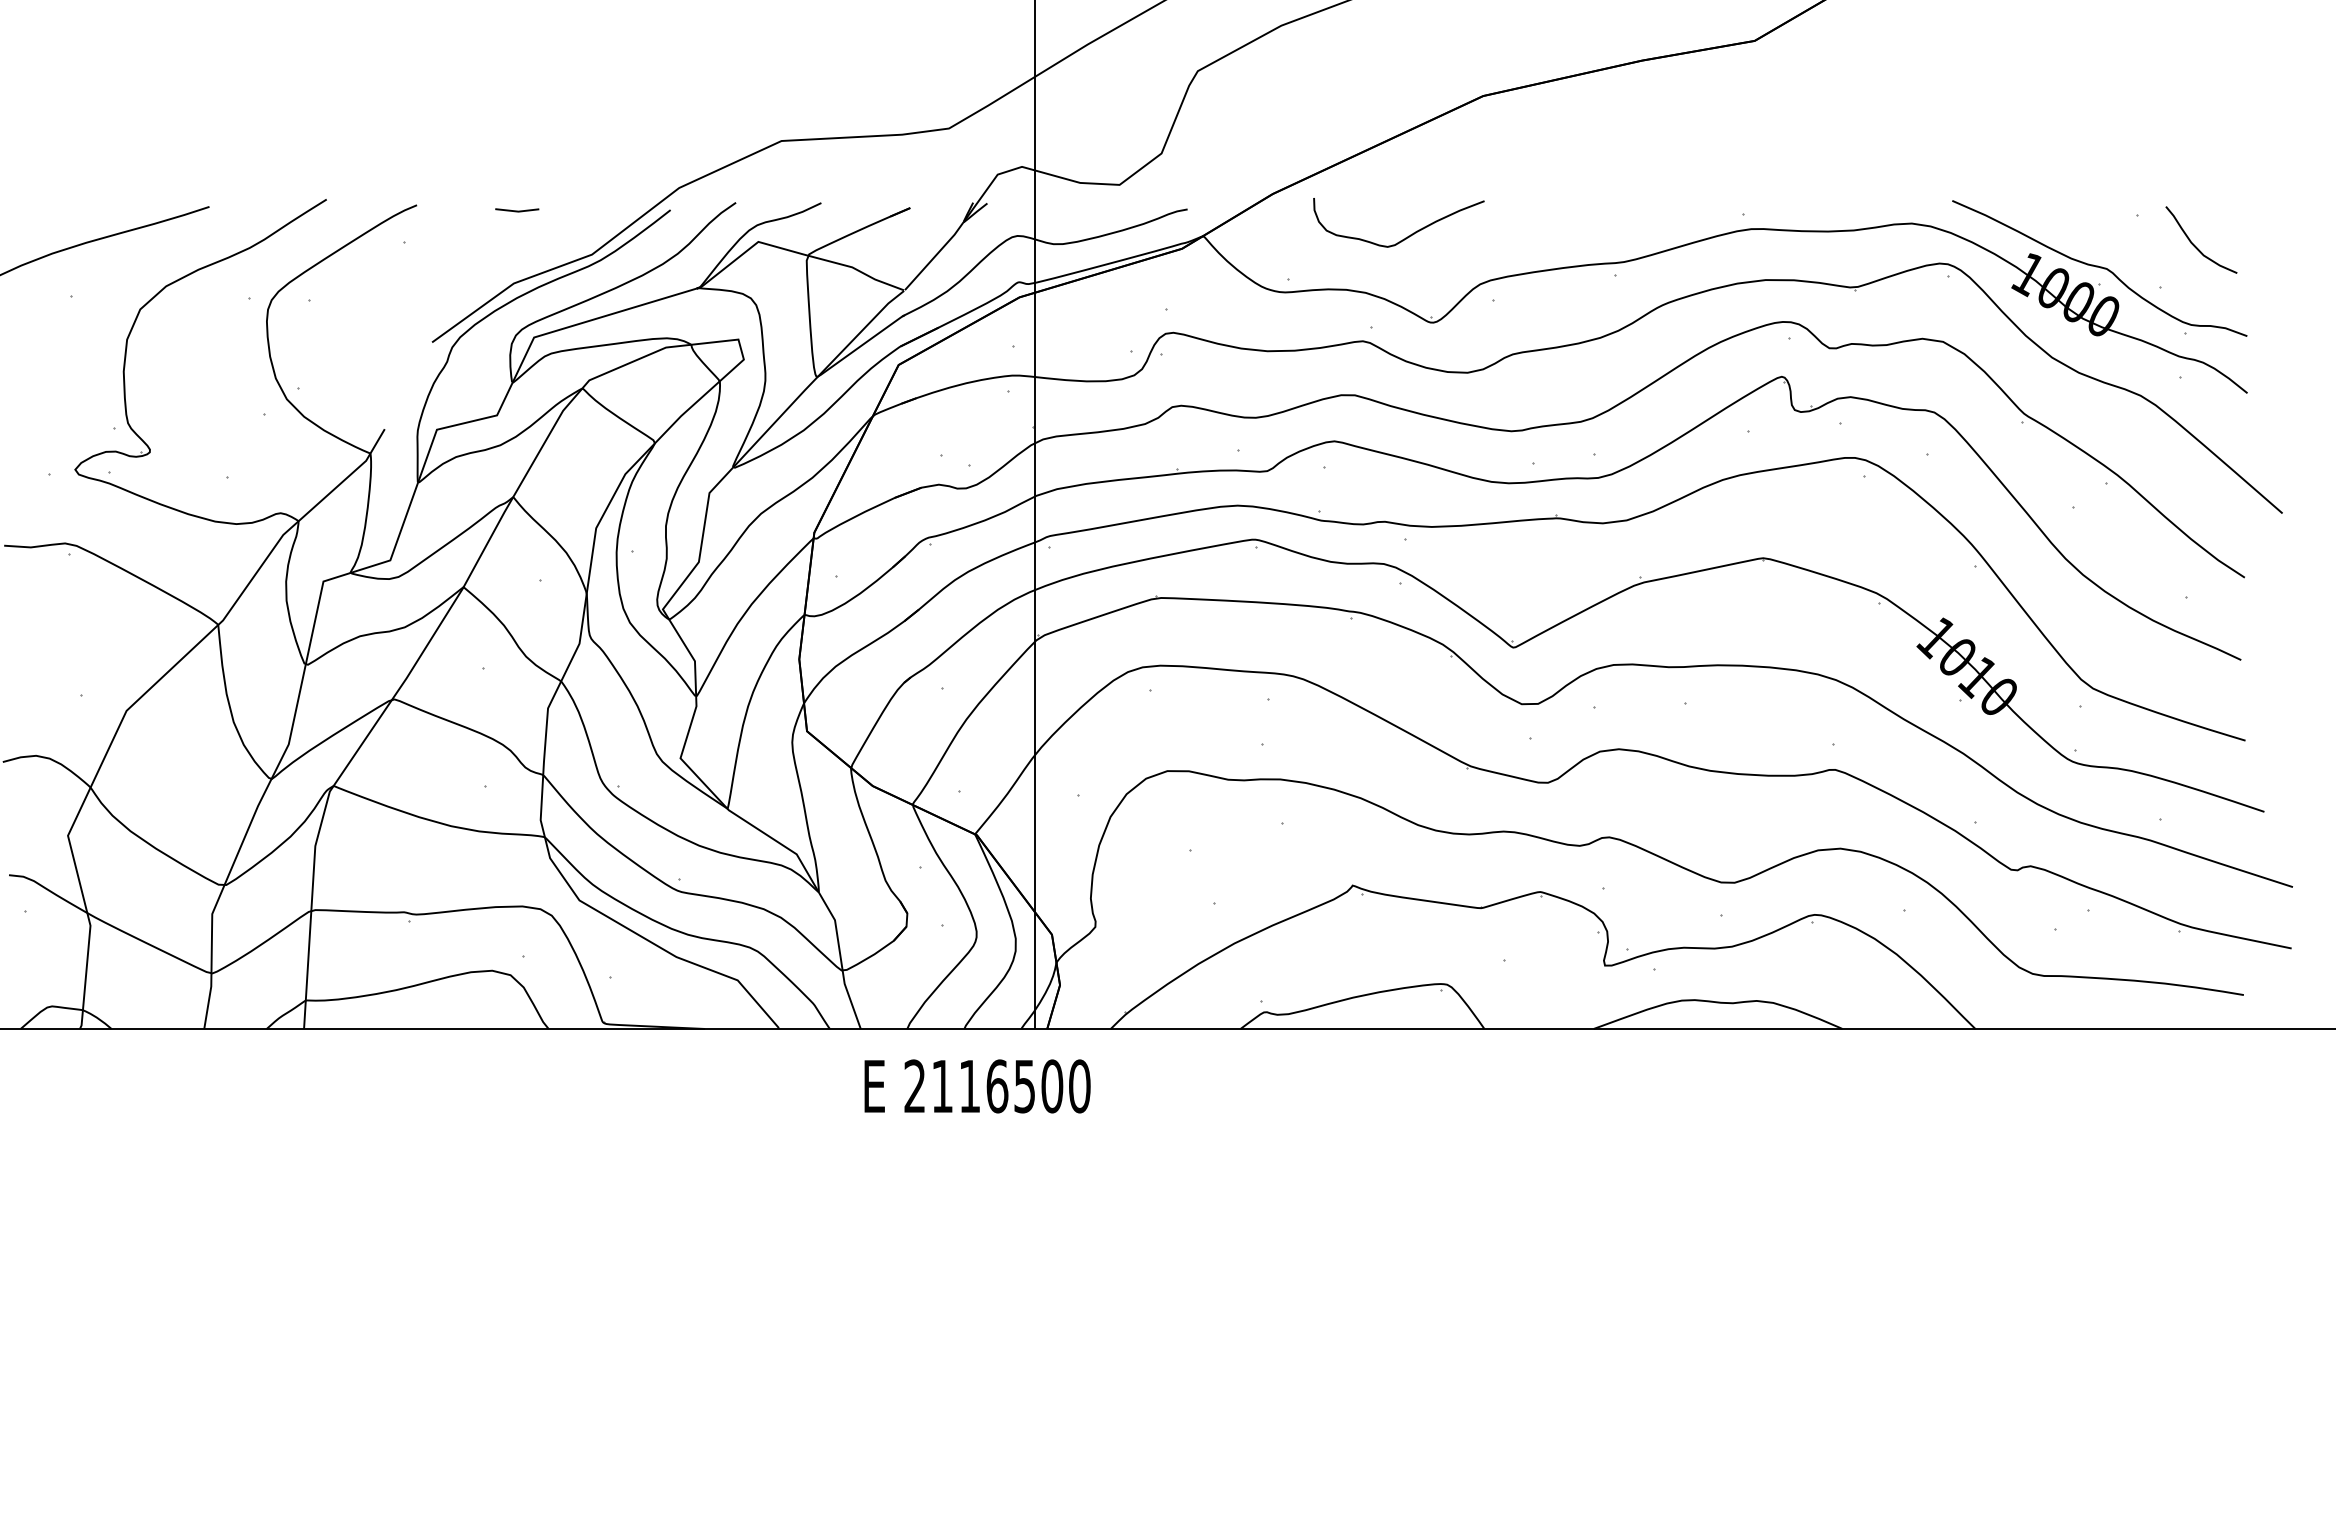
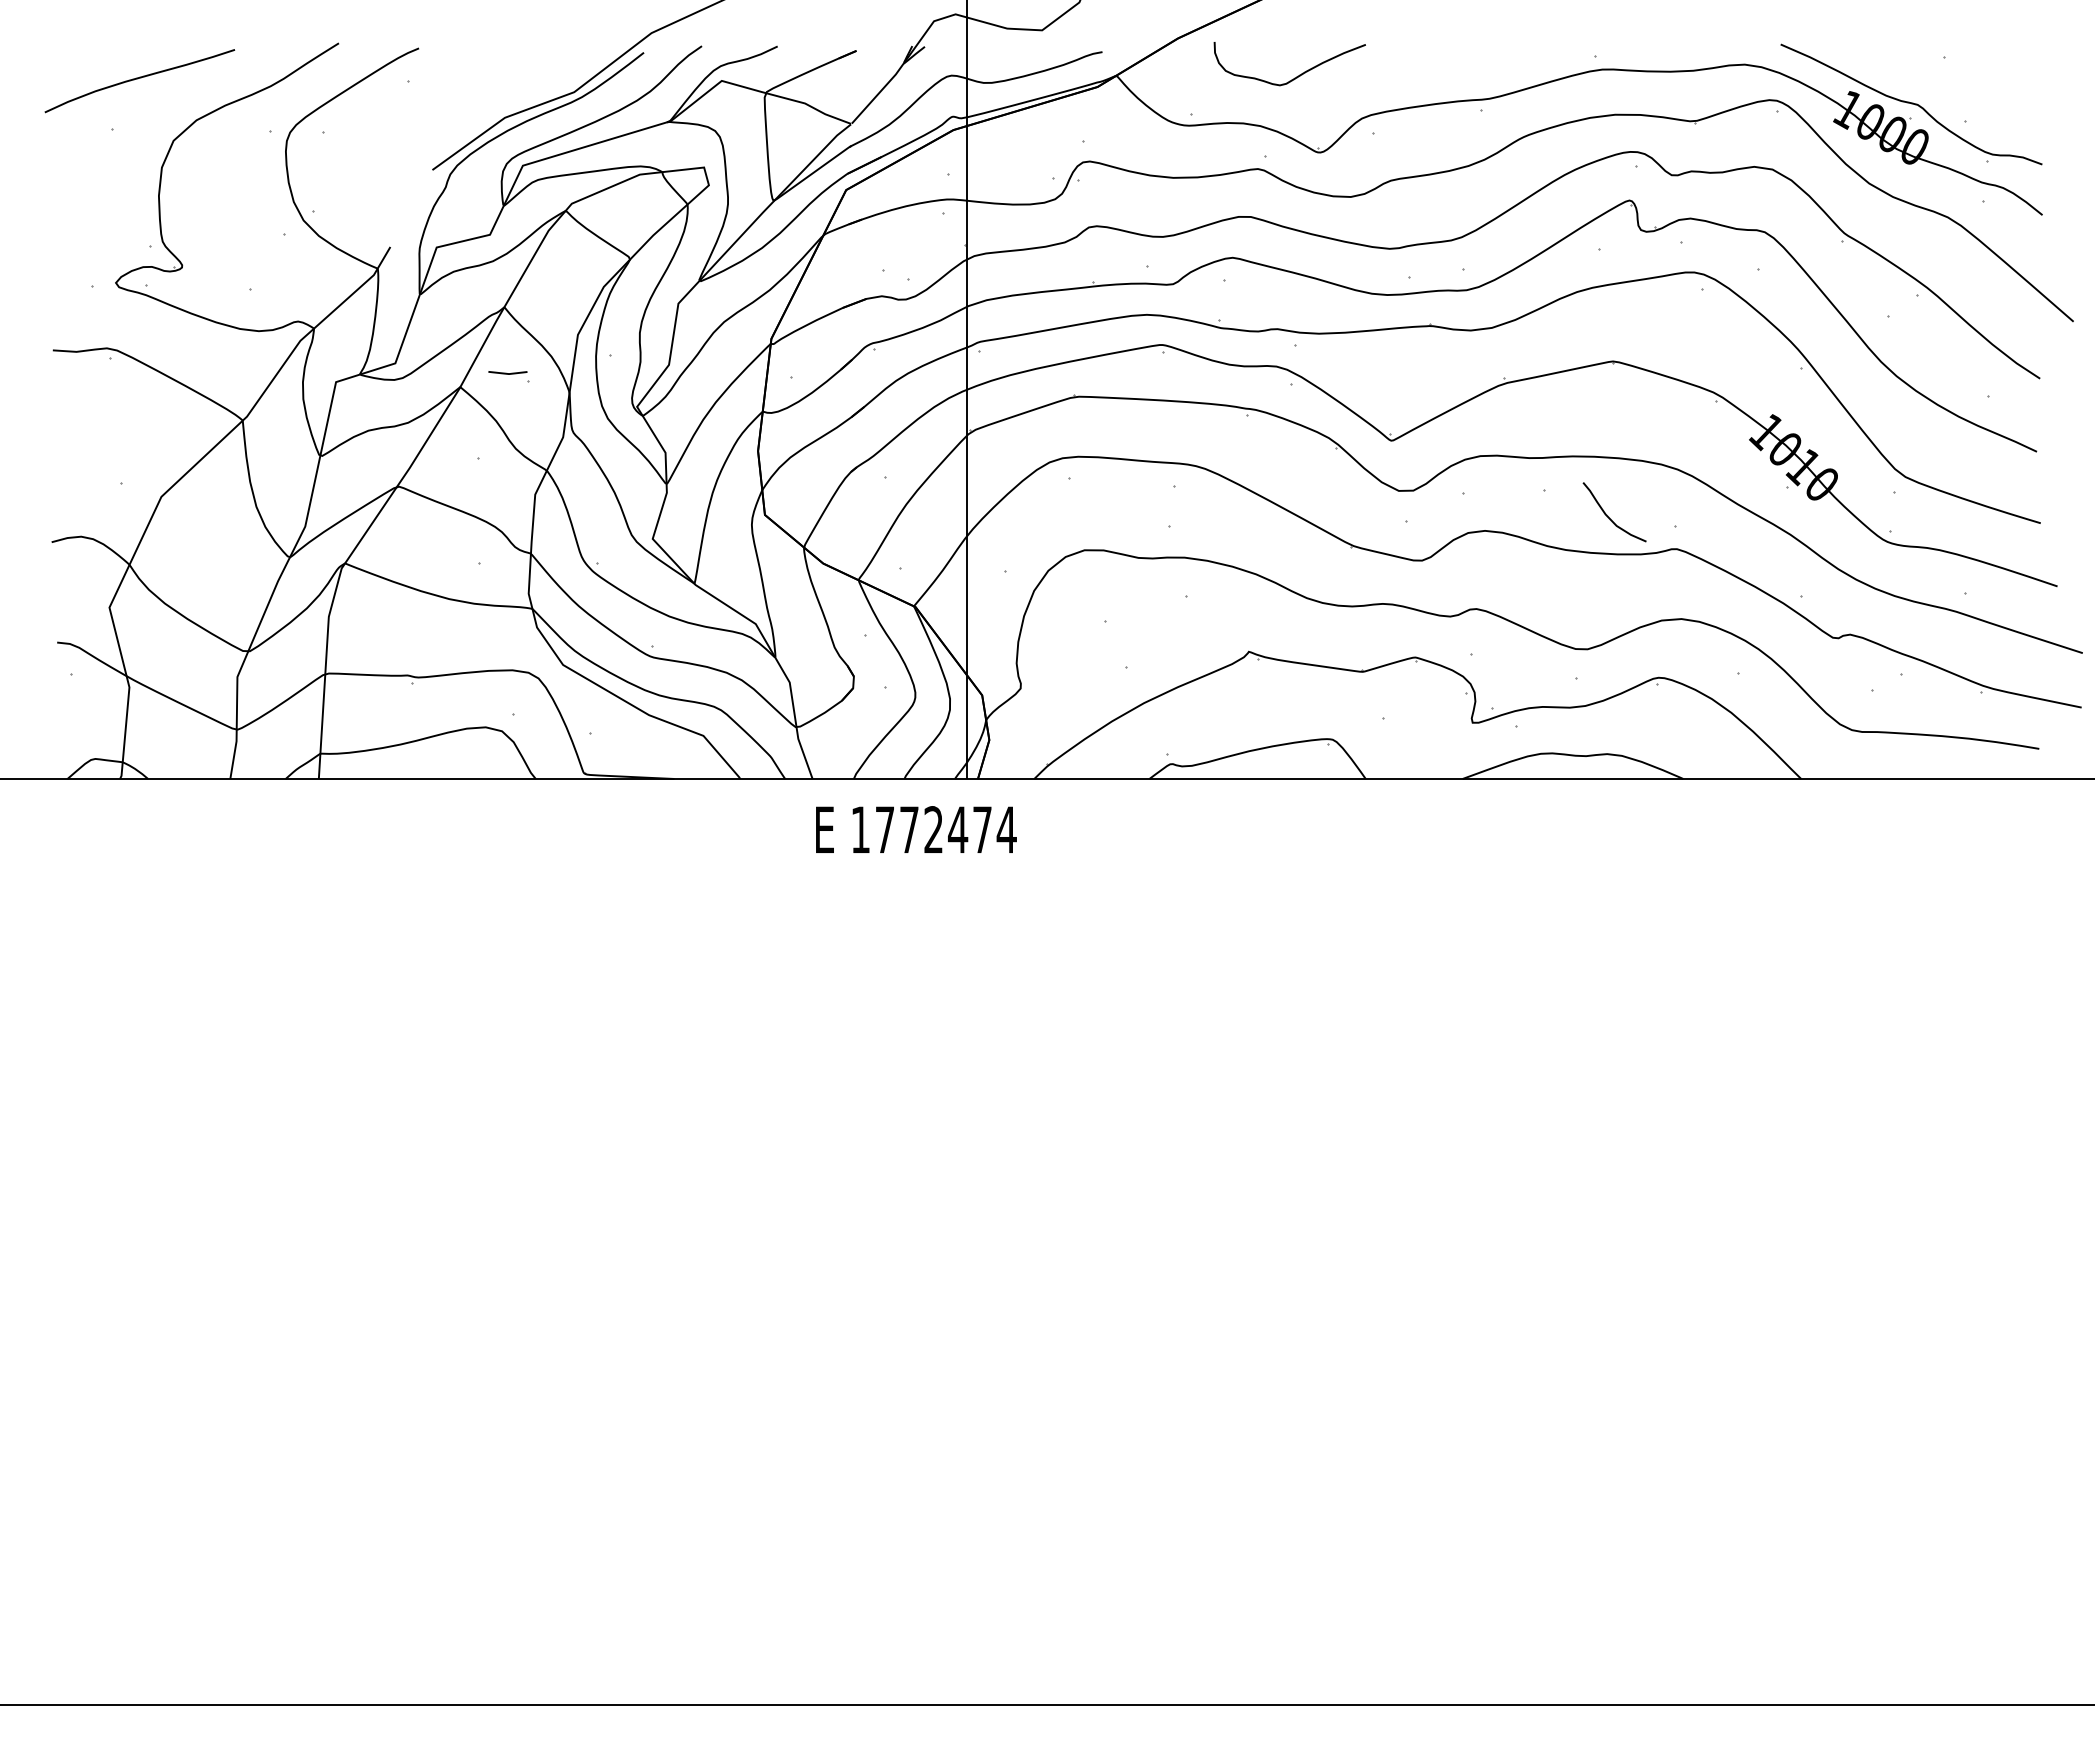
line: (515, 209) -> (506, 372), moved
curve: (2195, 245) -> (1609, 517), moved
text: (997, 1085) -> (933, 829), 2116500 -> 1772474

